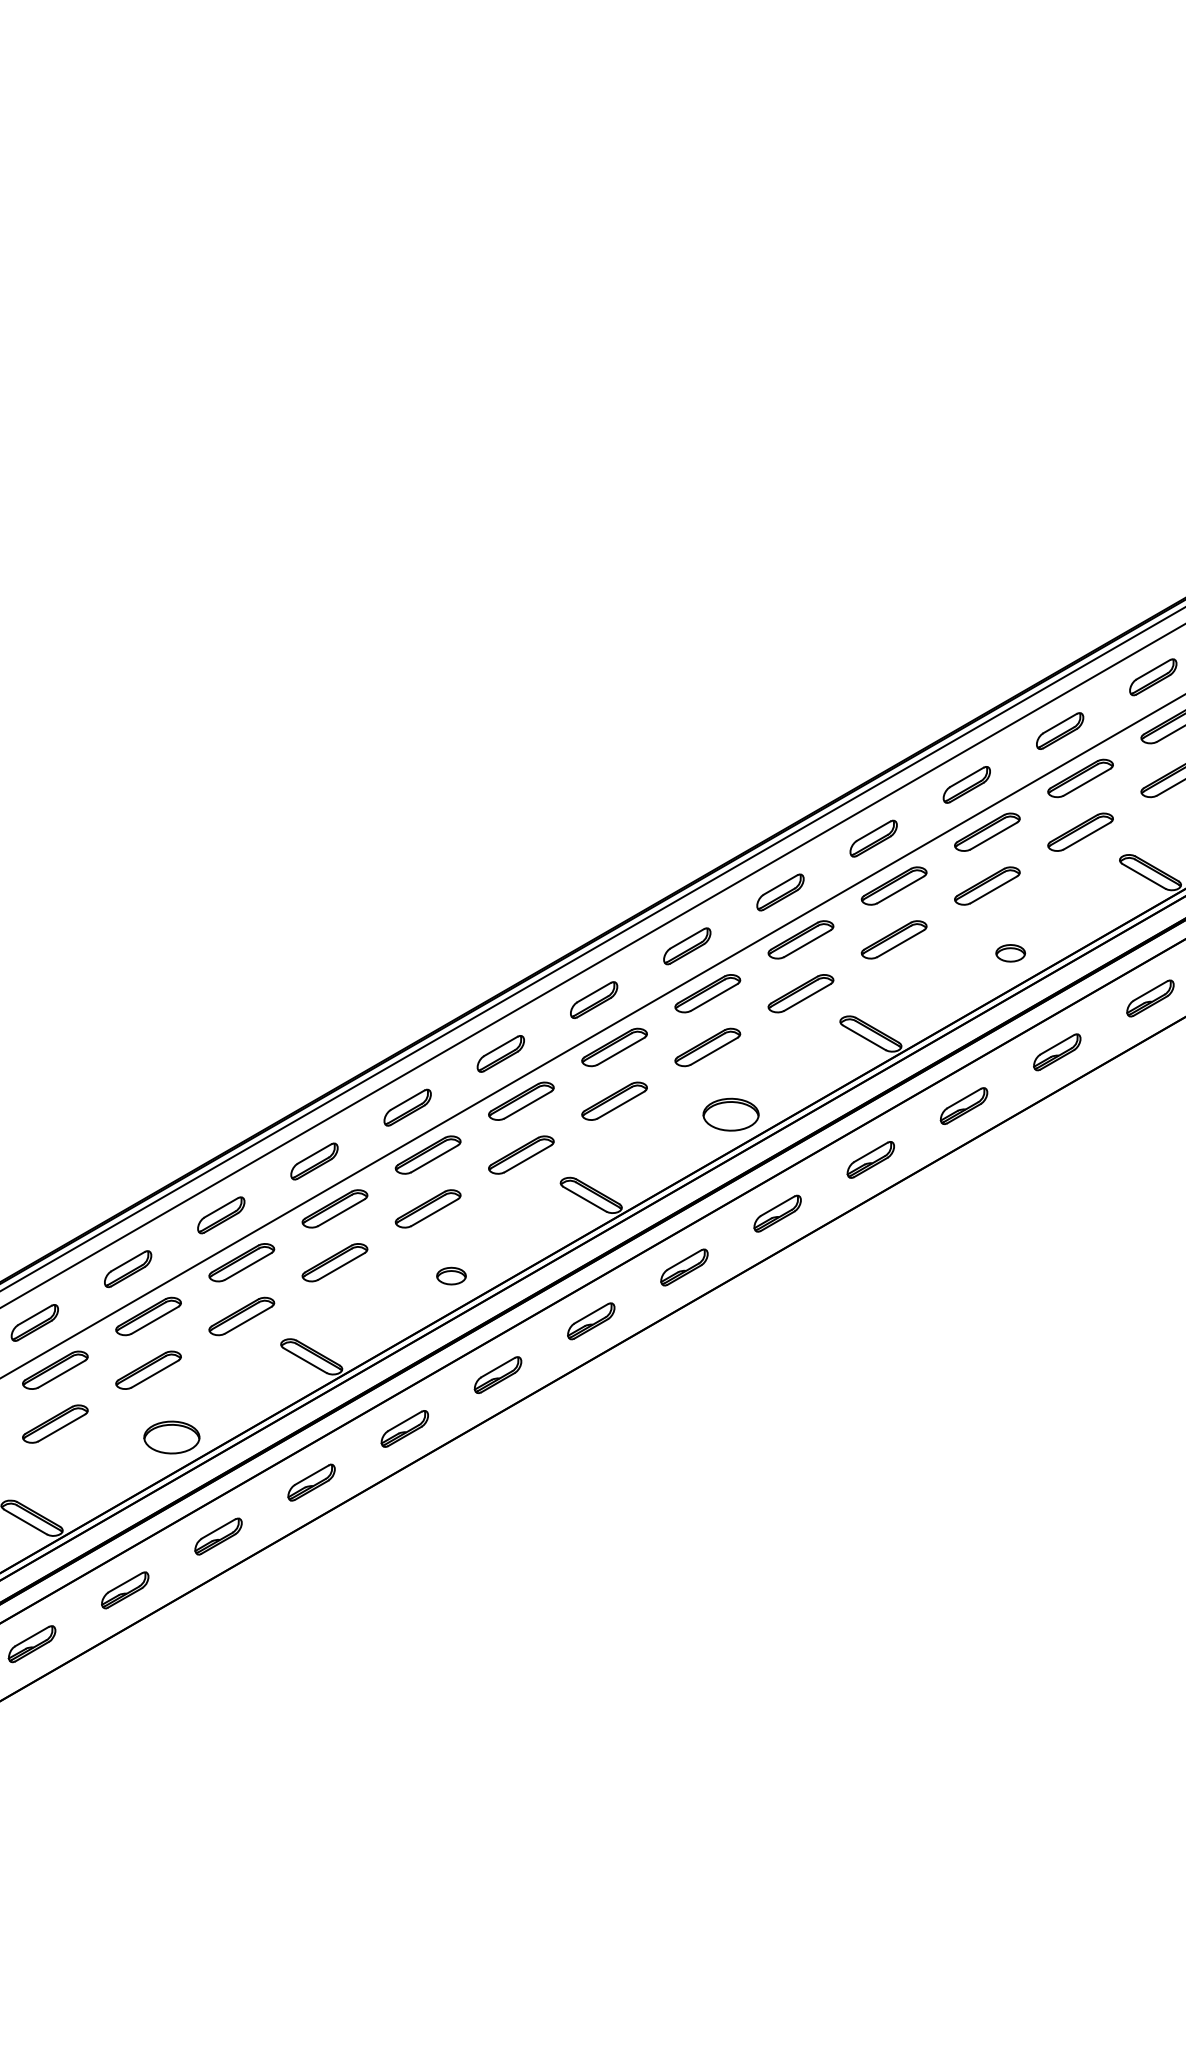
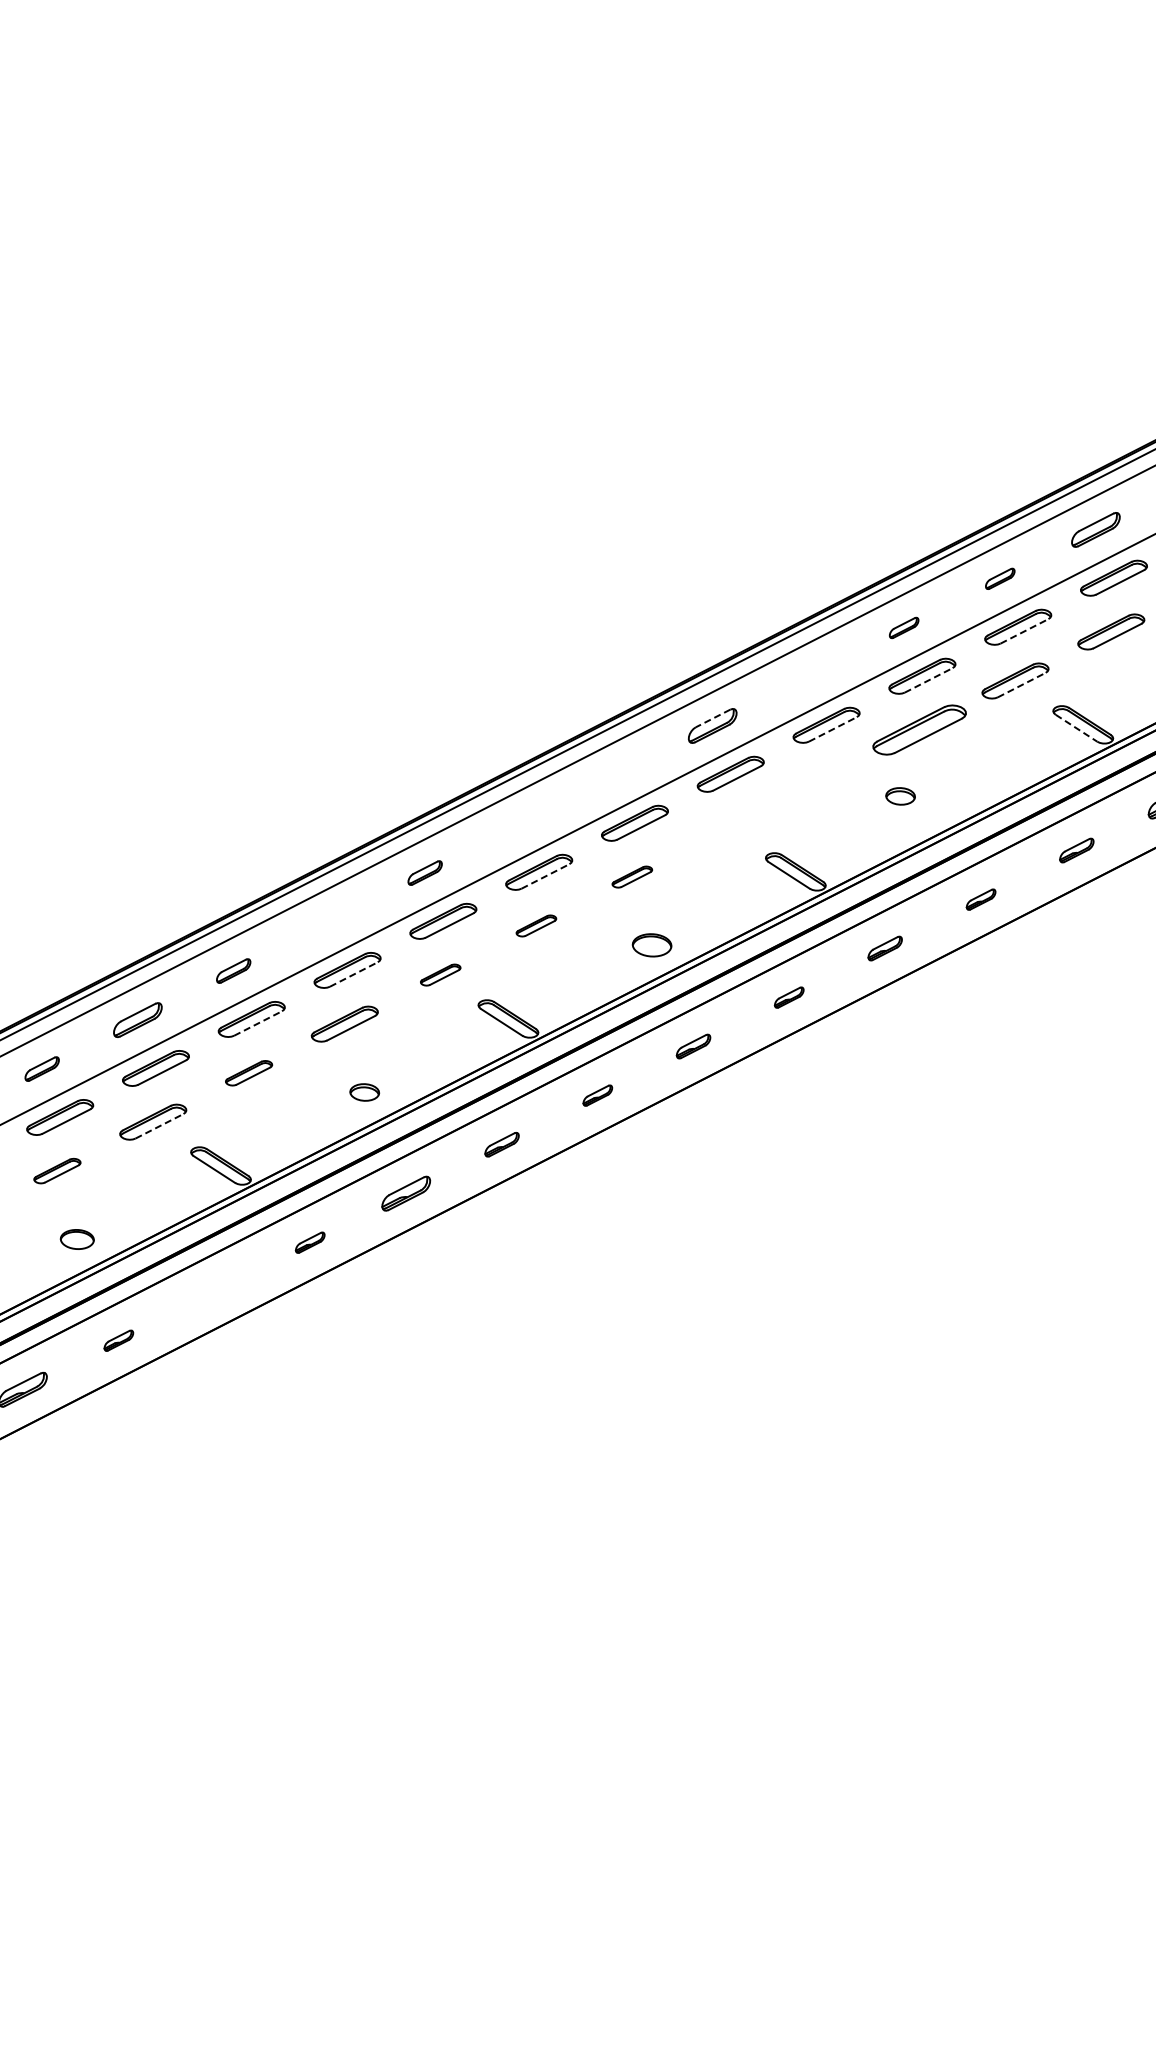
part: (1060, 730) -> (1000, 578), size x0.6
line: (1087, 782) -> (1024, 631), solid -> dashed
part: (966, 784) -> (903, 627), size x0.6
line: (993, 836) -> (928, 680), solid -> dashed
line: (1087, 836) -> (1022, 685), solid -> dashed
part: (873, 838) -> (808, 676), removed
line: (1143, 876) -> (1076, 728), solid -> dashed
line: (780, 885) -> (713, 718), solid -> dashed
part: (987, 885) -> (919, 729), size x1.4
line: (900, 889) -> (832, 729), solid -> dashed
part: (893, 939) -> (823, 778), removed
part: (687, 946) -> (617, 775), removed
part: (1010, 953) -> (900, 796), moved
part: (800, 993) -> (727, 827), removed
part: (1150, 998) -> (1076, 850), size x0.7
part: (594, 999) -> (521, 823), removed
part: (707, 1047) -> (631, 877), size x0.6
line: (621, 1051) -> (545, 876), solid -> dashed
part: (1057, 1052) -> (981, 899), size x0.6
part: (500, 1053) -> (424, 872), size x0.7
part: (614, 1100) -> (536, 925), size x0.6
part: (963, 1105) -> (884, 947), size x0.7
part: (407, 1107) -> (329, 921), removed
part: (730, 1114) -> (651, 945), size x0.7
part: (521, 1154) -> (440, 974), size x0.6
line: (434, 1158) -> (353, 974), solid -> dashed
part: (870, 1159) -> (789, 997), size x0.6
part: (314, 1161) -> (233, 971), size x0.7
line: (341, 1212) -> (258, 1023), solid -> dashed
part: (777, 1213) -> (693, 1046), size x0.7
part: (334, 1262) -> (248, 1072), size x0.7
part: (684, 1267) -> (597, 1095), size x0.6
part: (128, 1268) -> (42, 1068), size x0.7
line: (248, 1320) -> (159, 1126), solid -> dashed
part: (591, 1321) -> (502, 1144), size x0.7
part: (148, 1369) -> (57, 1170), size x0.7
part: (404, 1428) -> (310, 1242), size x0.6
part: (171, 1437) -> (76, 1239), size x0.6
part: (311, 1482) -> (214, 1291), removed
part: (218, 1536) -> (118, 1340), size x0.6

